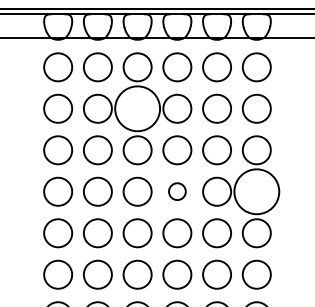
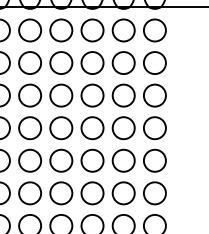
circle: (137, 108) -> (61, 62), size x0.62
circle: (177, 191) -> (92, 127), size x1.67
circle: (256, 191) -> (154, 127), size x0.62

